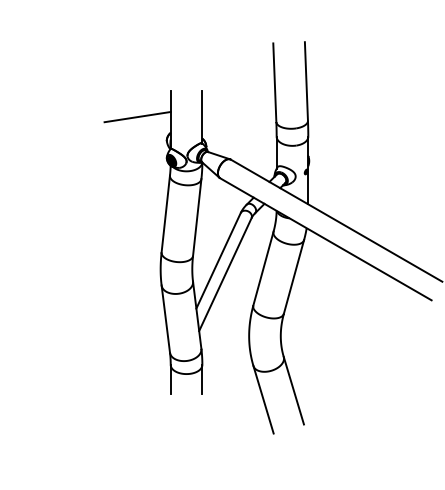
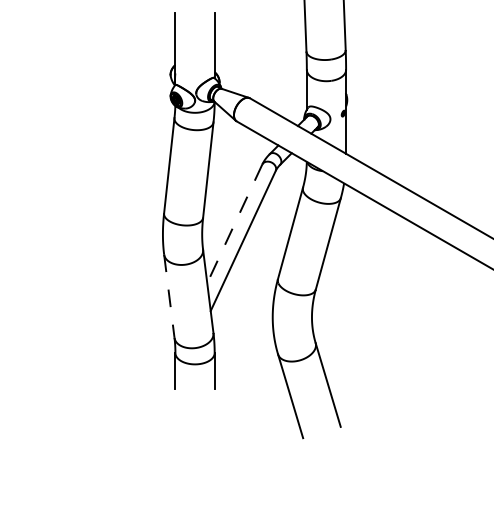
line: (137, 116) -> (134, 44), removed
line: (218, 260) -> (234, 223), solid -> dashed
line: (165, 319) -> (168, 296), solid -> dashed

